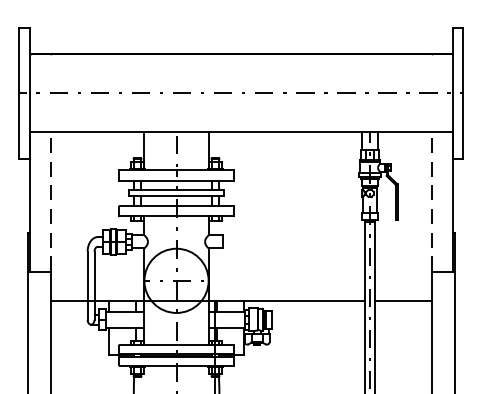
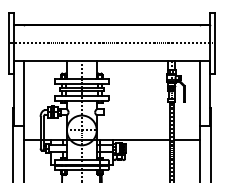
line: (50, 201) -> (23, 93), dashed -> solid
line: (432, 201) -> (200, 93), dashed -> solid

